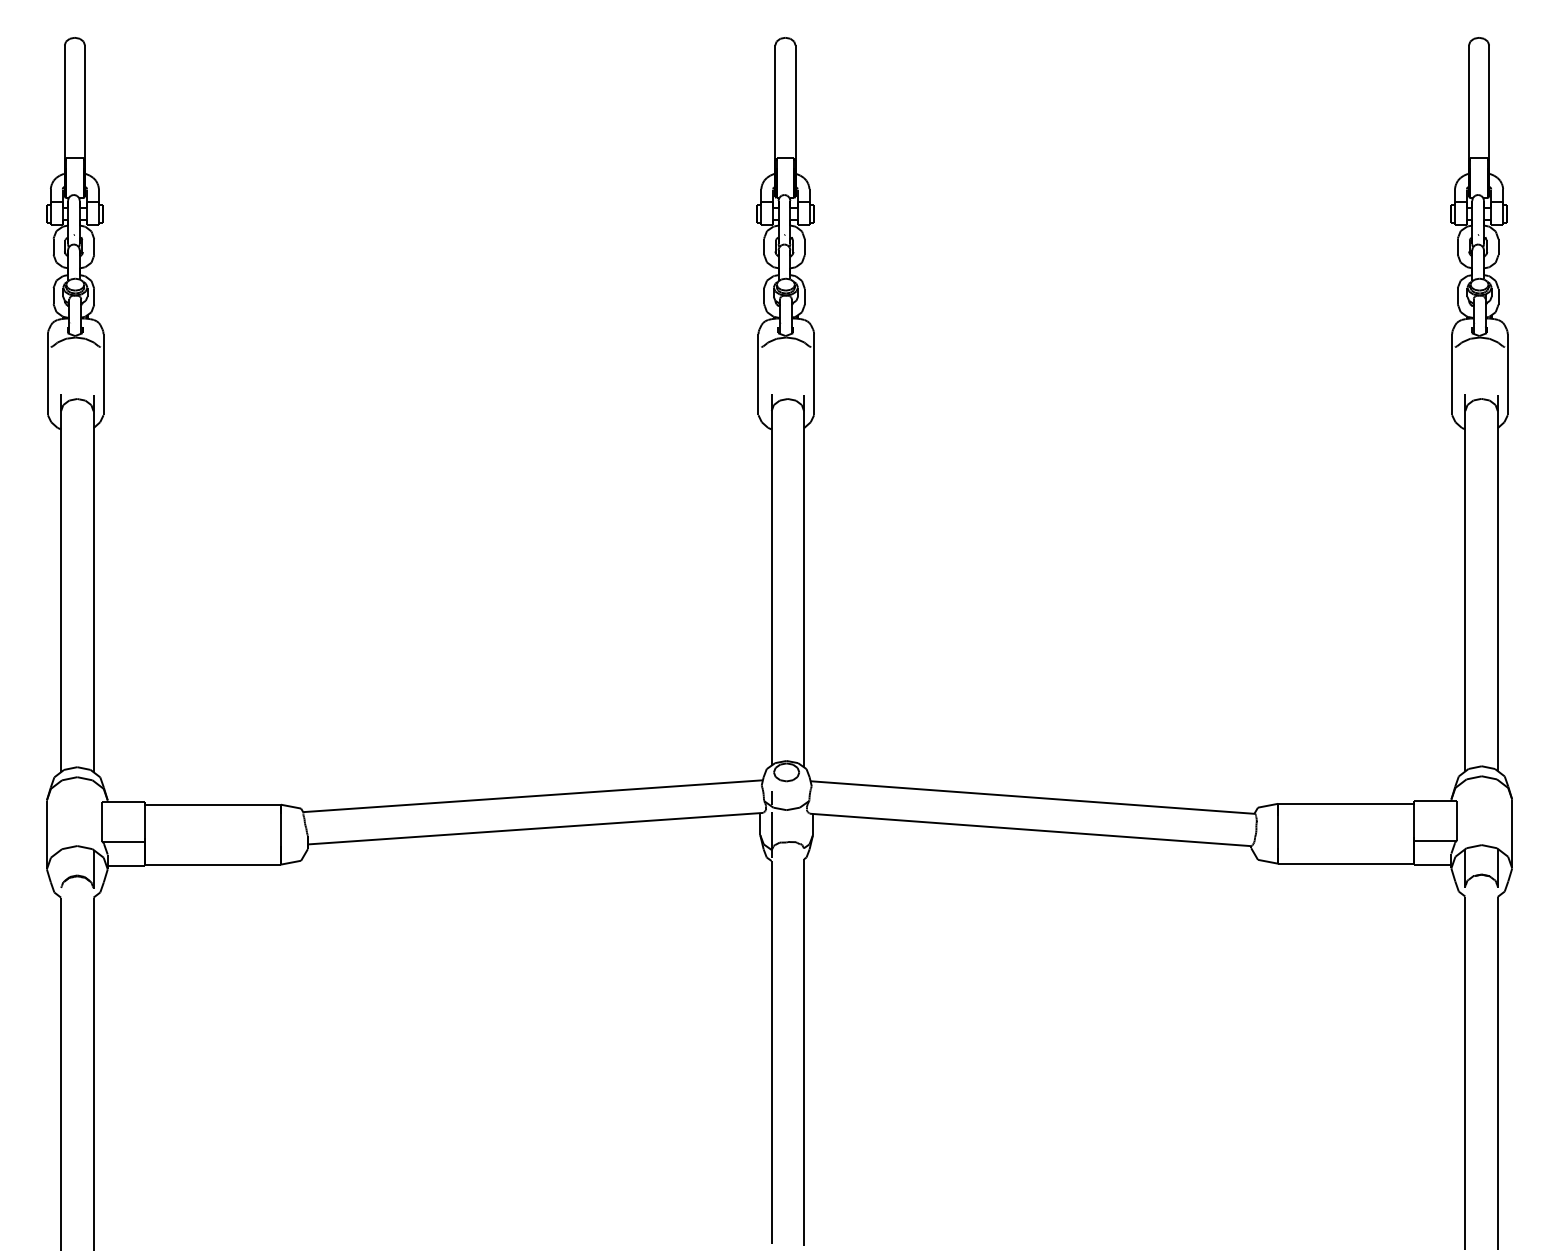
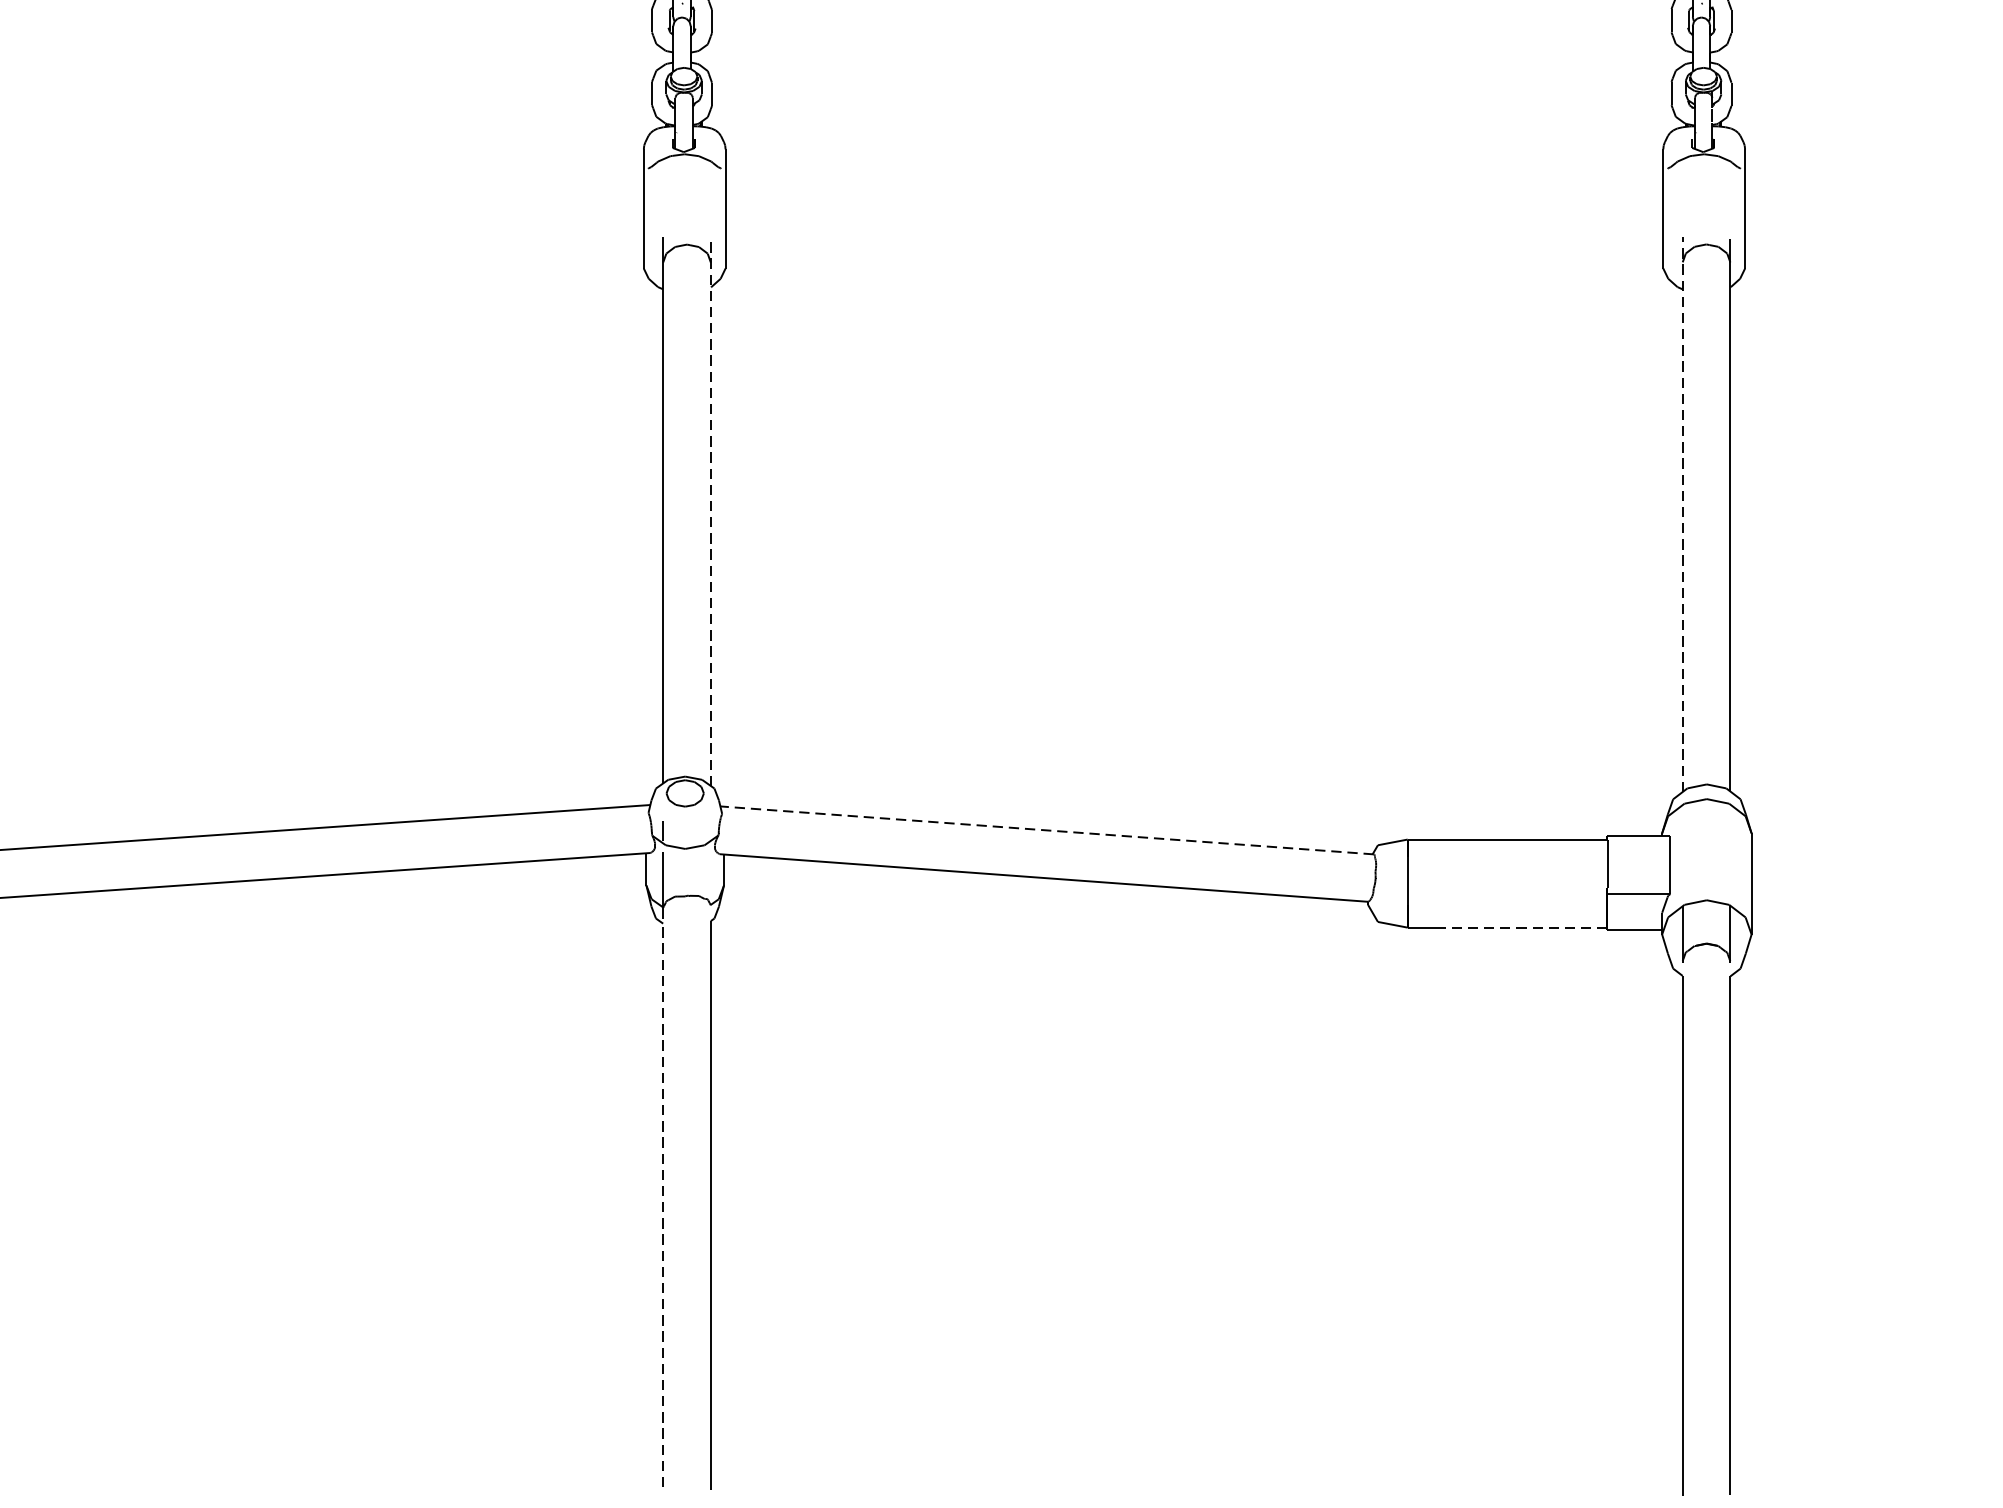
line: (804, 580) -> (711, 511), solid -> dashed
line: (1465, 582) -> (1682, 514), solid -> dashed
line: (1032, 797) -> (1046, 830), solid -> dashed
line: (1357, 863) -> (1524, 927), solid -> dashed
line: (771, 1052) -> (662, 1205), solid -> dashed

